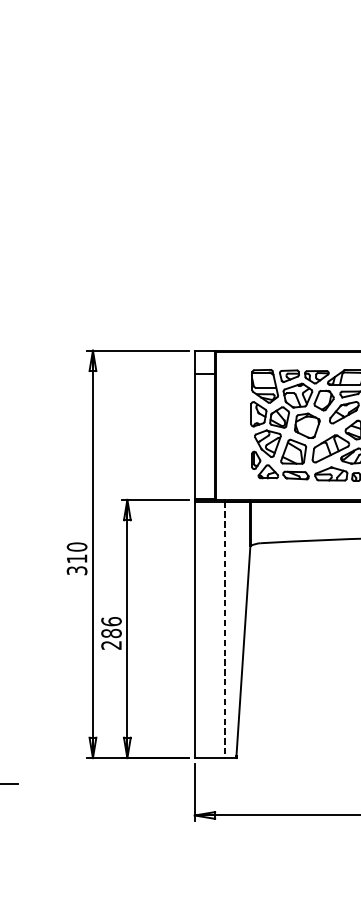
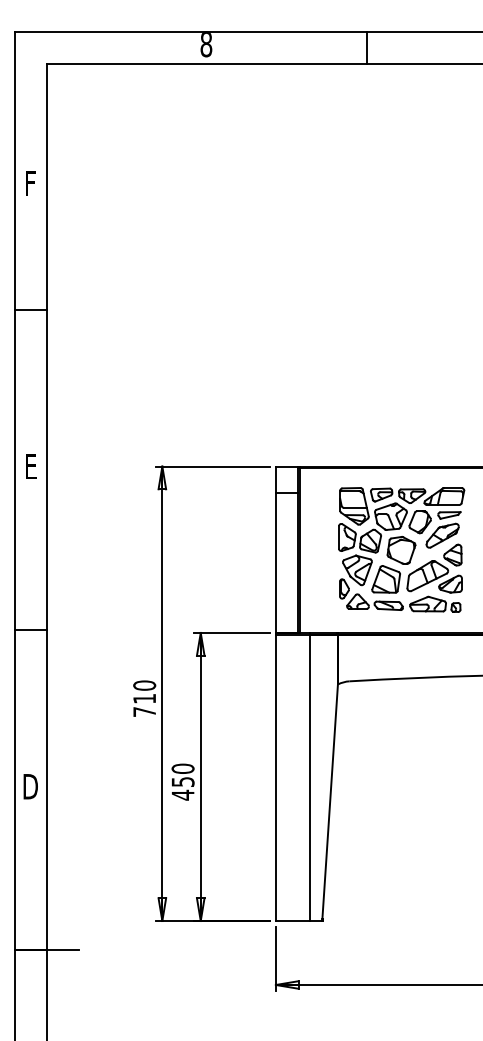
text: (76, 570) -> (144, 711), 310 -> 710
line: (224, 630) -> (309, 778), dashed -> solid
text: (111, 633) -> (182, 781), 286 -> 450

